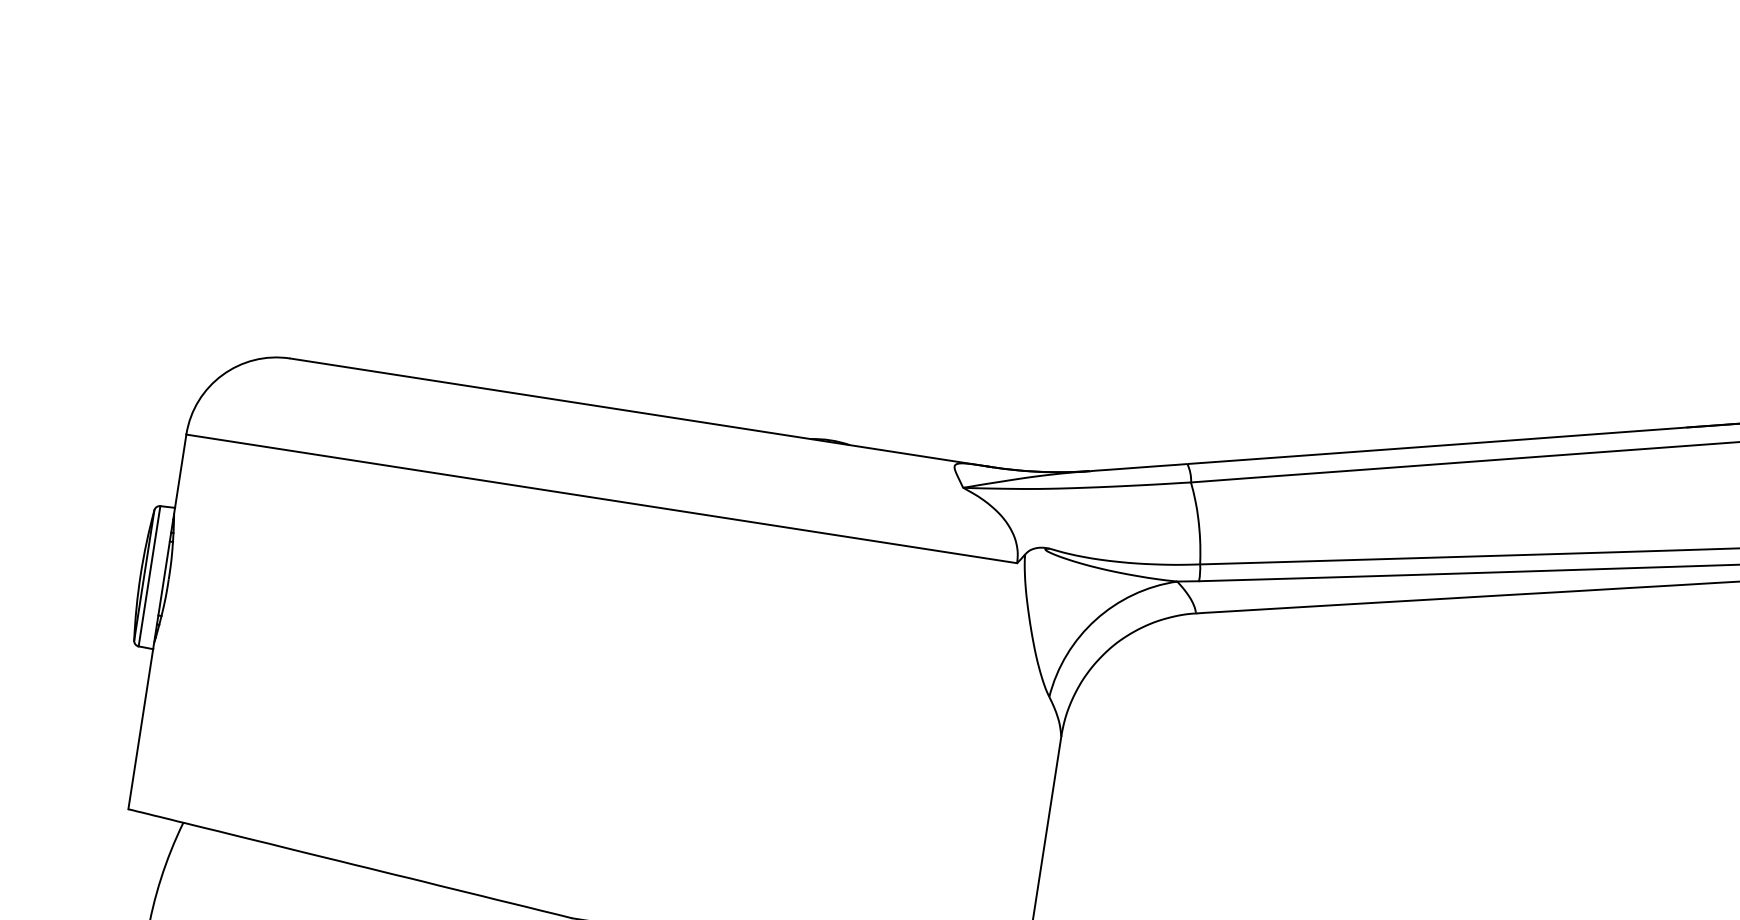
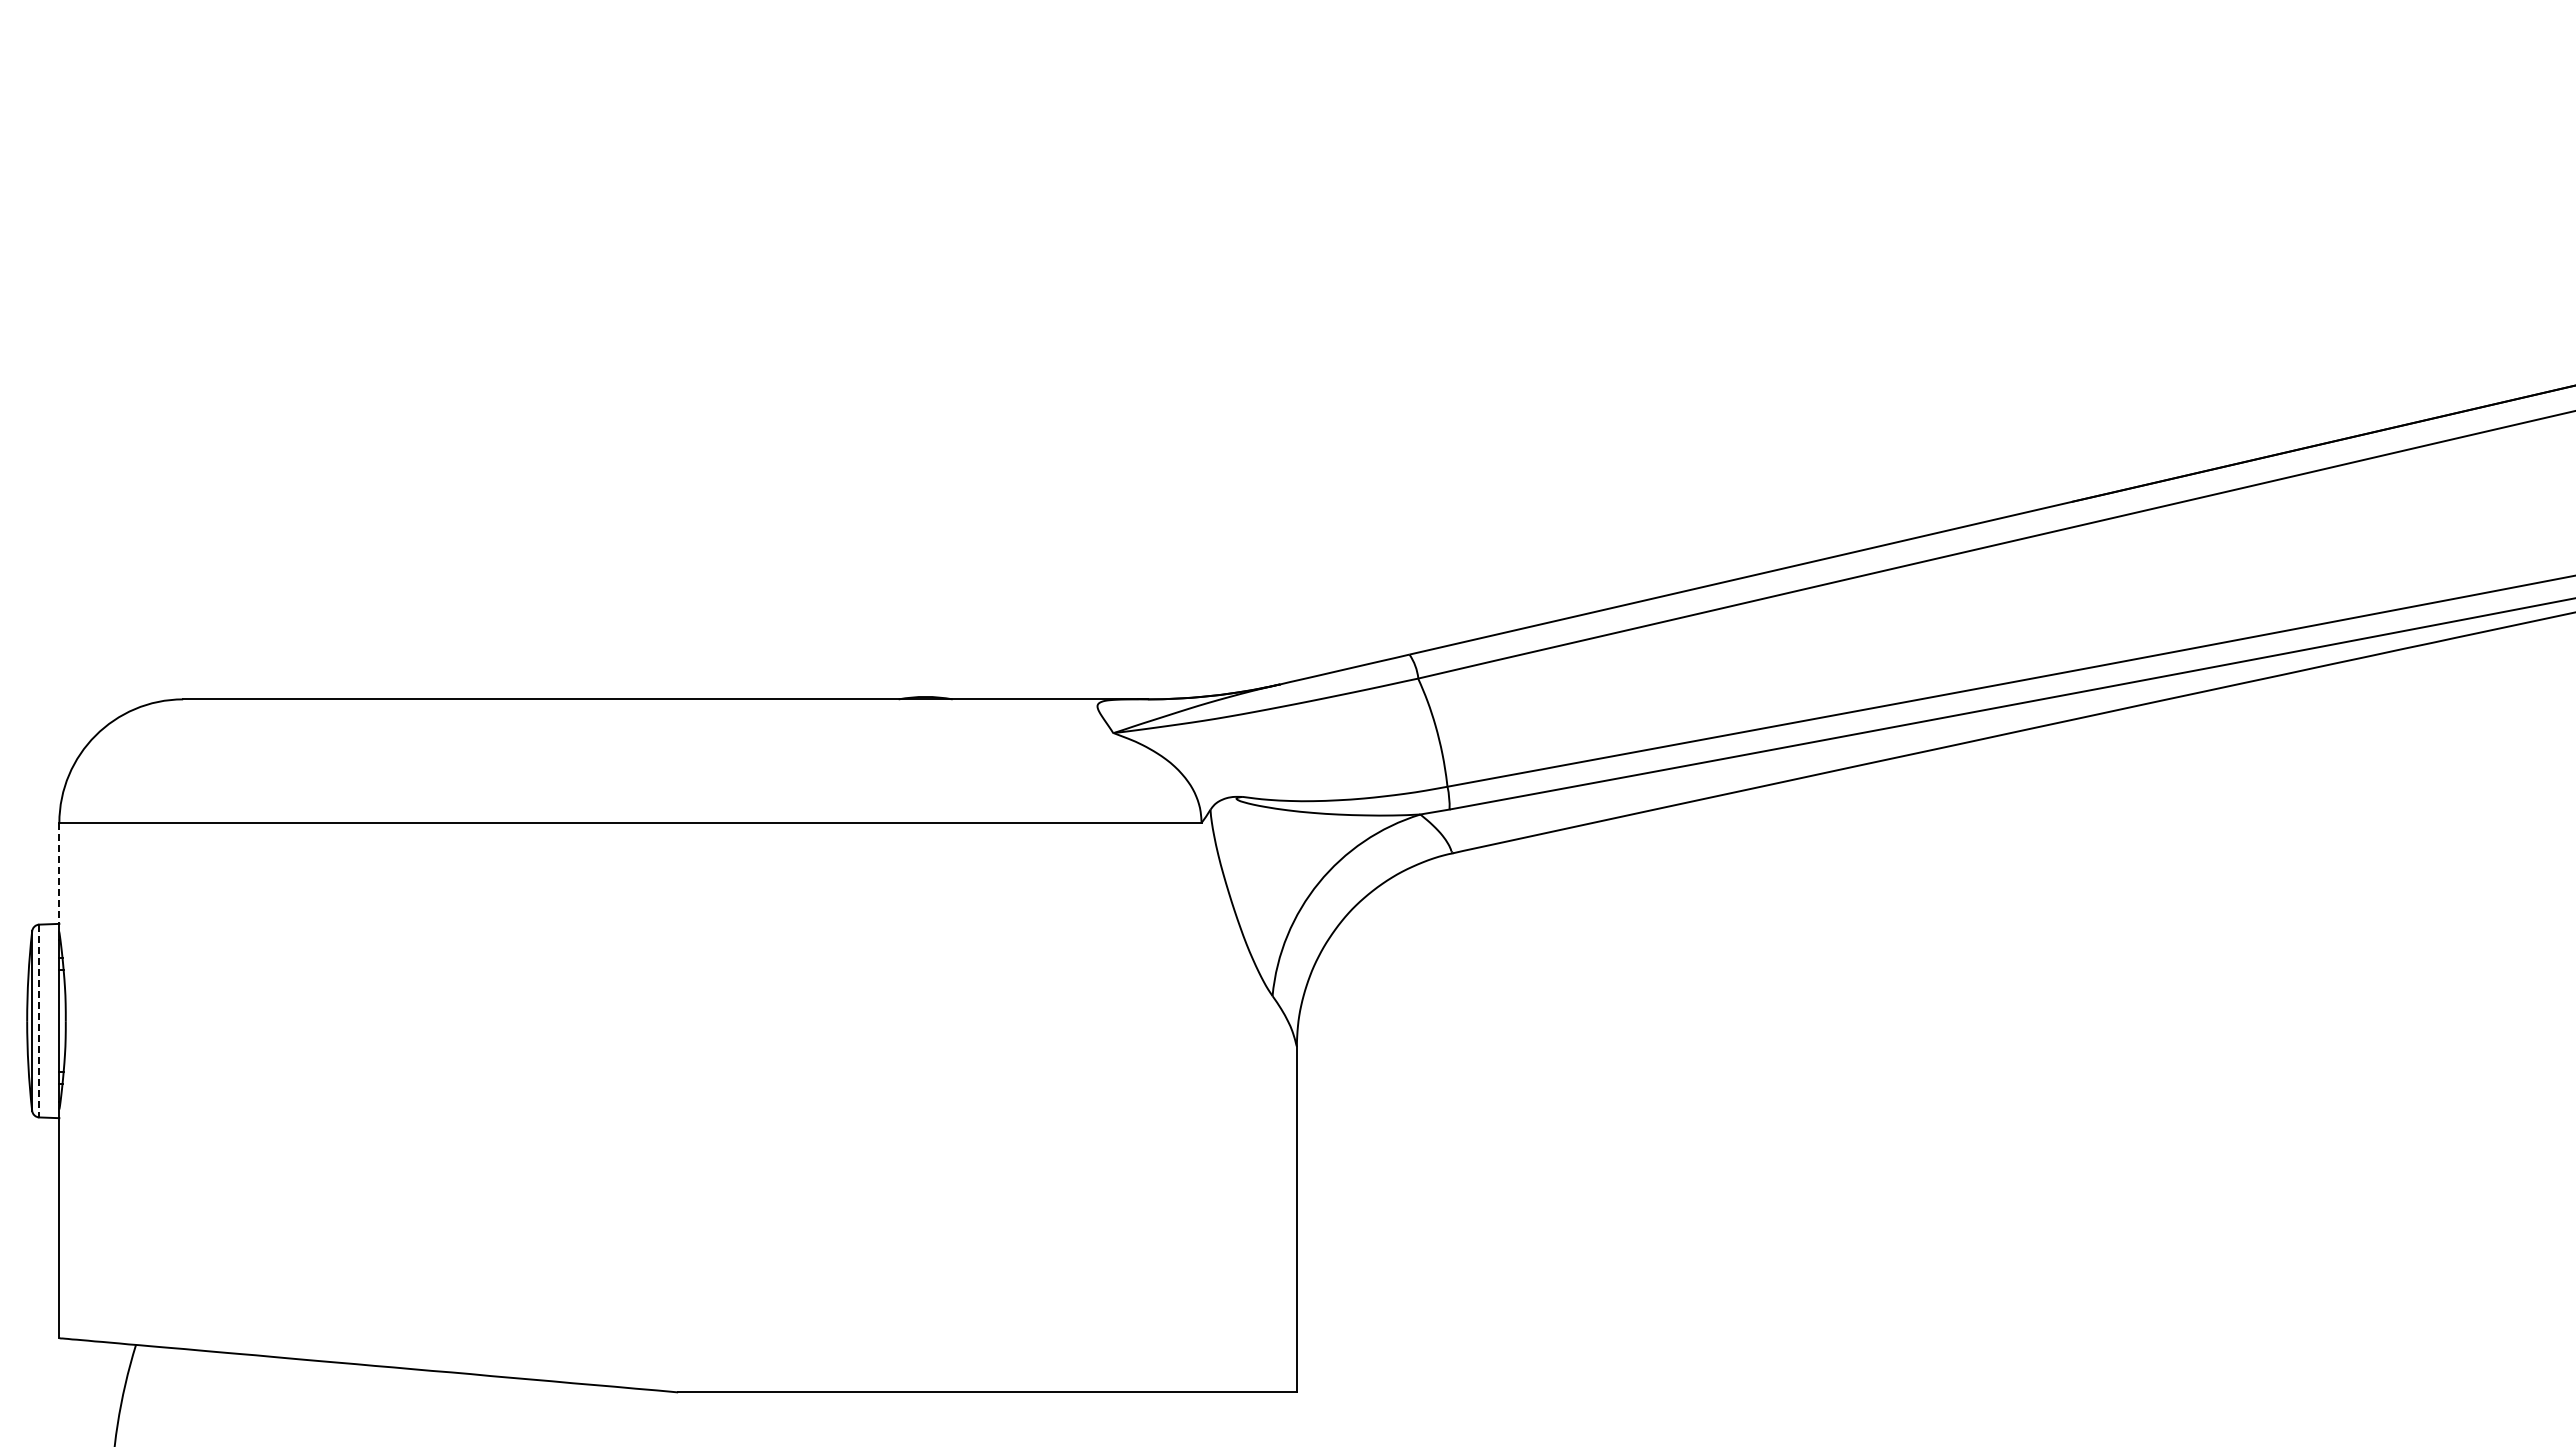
line: (180, 471) -> (59, 874), solid -> dashed
line: (149, 576) -> (39, 1021), solid -> dashed

